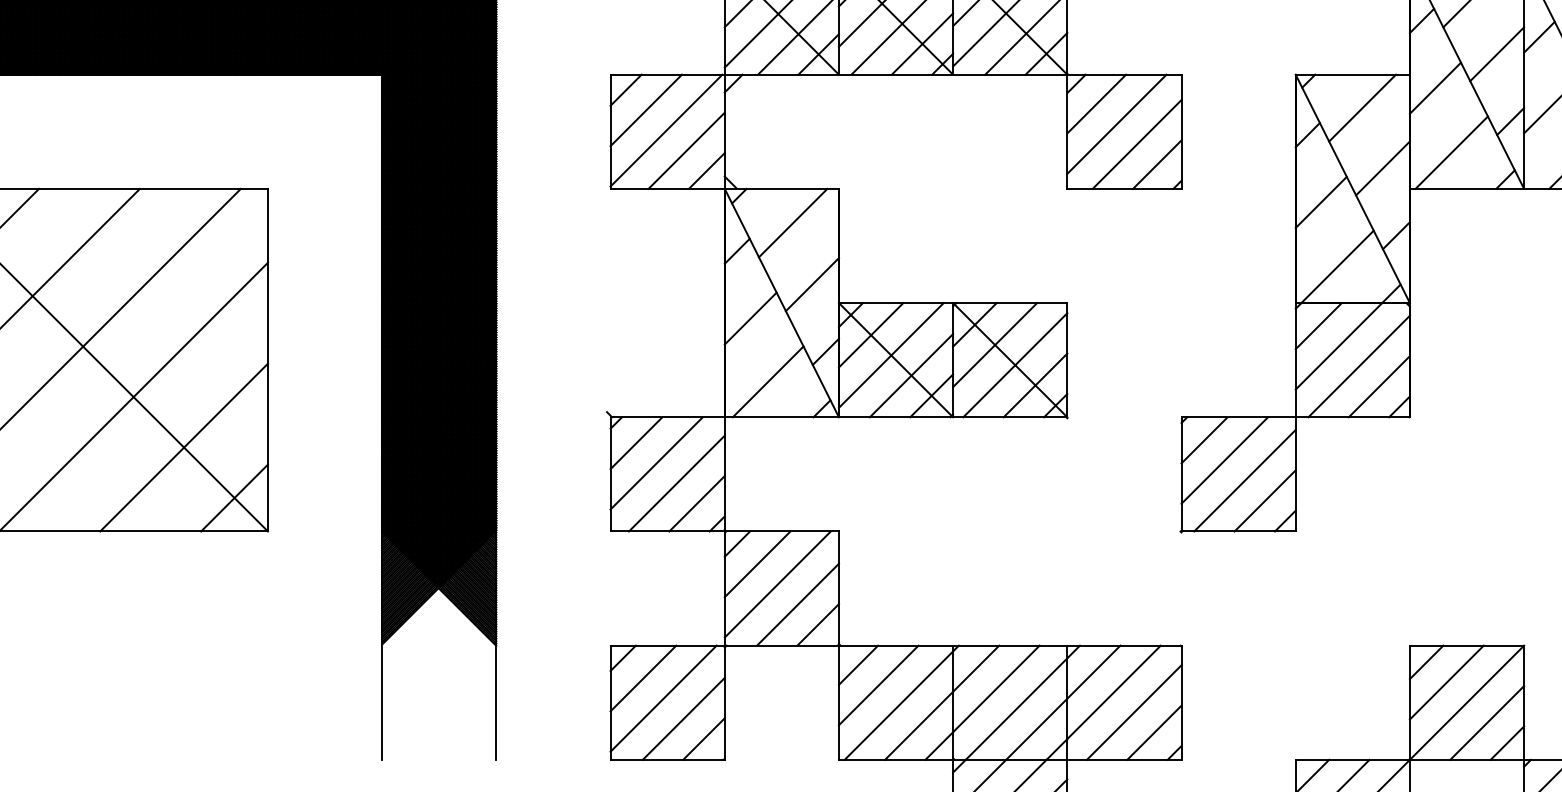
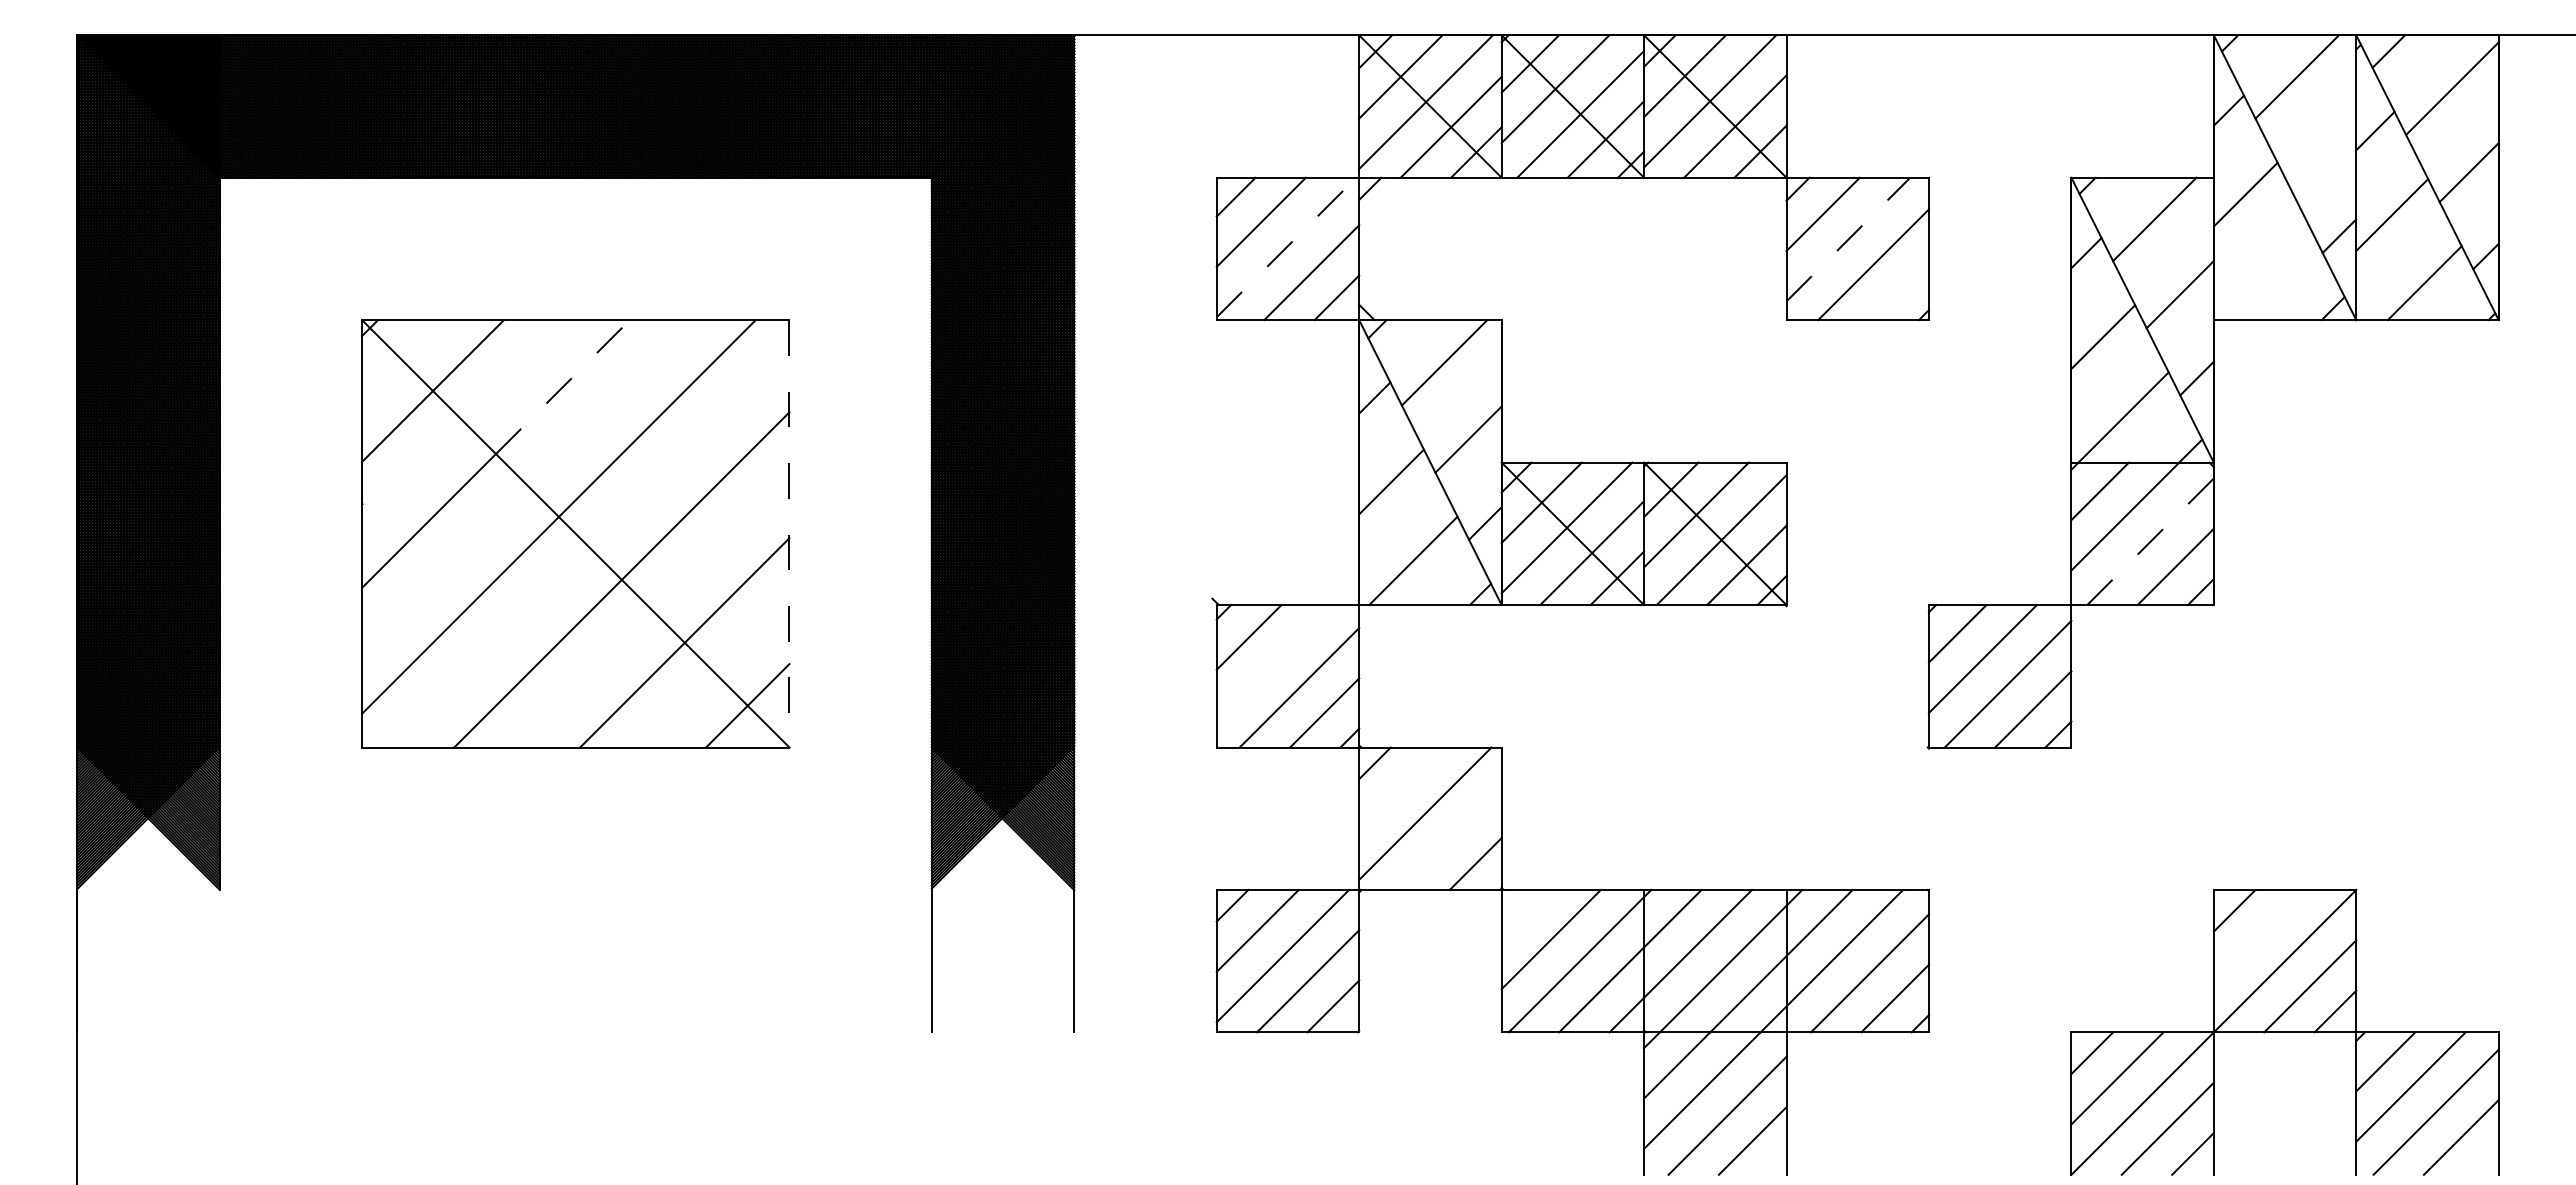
line: (1497, 53) -> (2322, 151), removed
line: (1117, 124) -> (1848, 239), solid -> dashed
line: (666, 130) -> (1286, 247), solid -> dashed
line: (1451, 152) -> (2265, 274), removed
line: (1157, 164) -> (1898, 289), removed
line: (86, 242) -> (562, 387), solid -> dashed
line: (268, 359) -> (789, 533), solid -> dashed
line: (1359, 366) -> (2150, 541), solid -> dashed
line: (656, 463) -> (1273, 662), removed
line: (757, 564) -> (1400, 788), removed
line: (797, 604) -> (1450, 838), removed
line: (858, 664) -> (1525, 913), removed
line: (1446, 682) -> (2259, 935), removed

